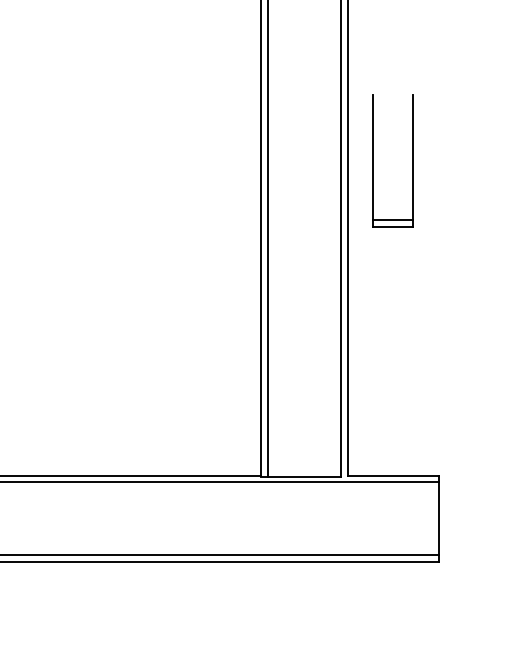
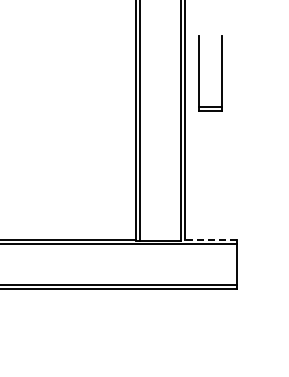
part: (373, 160) -> (199, 73), moved
line: (392, 474) -> (210, 239), solid -> dashed

